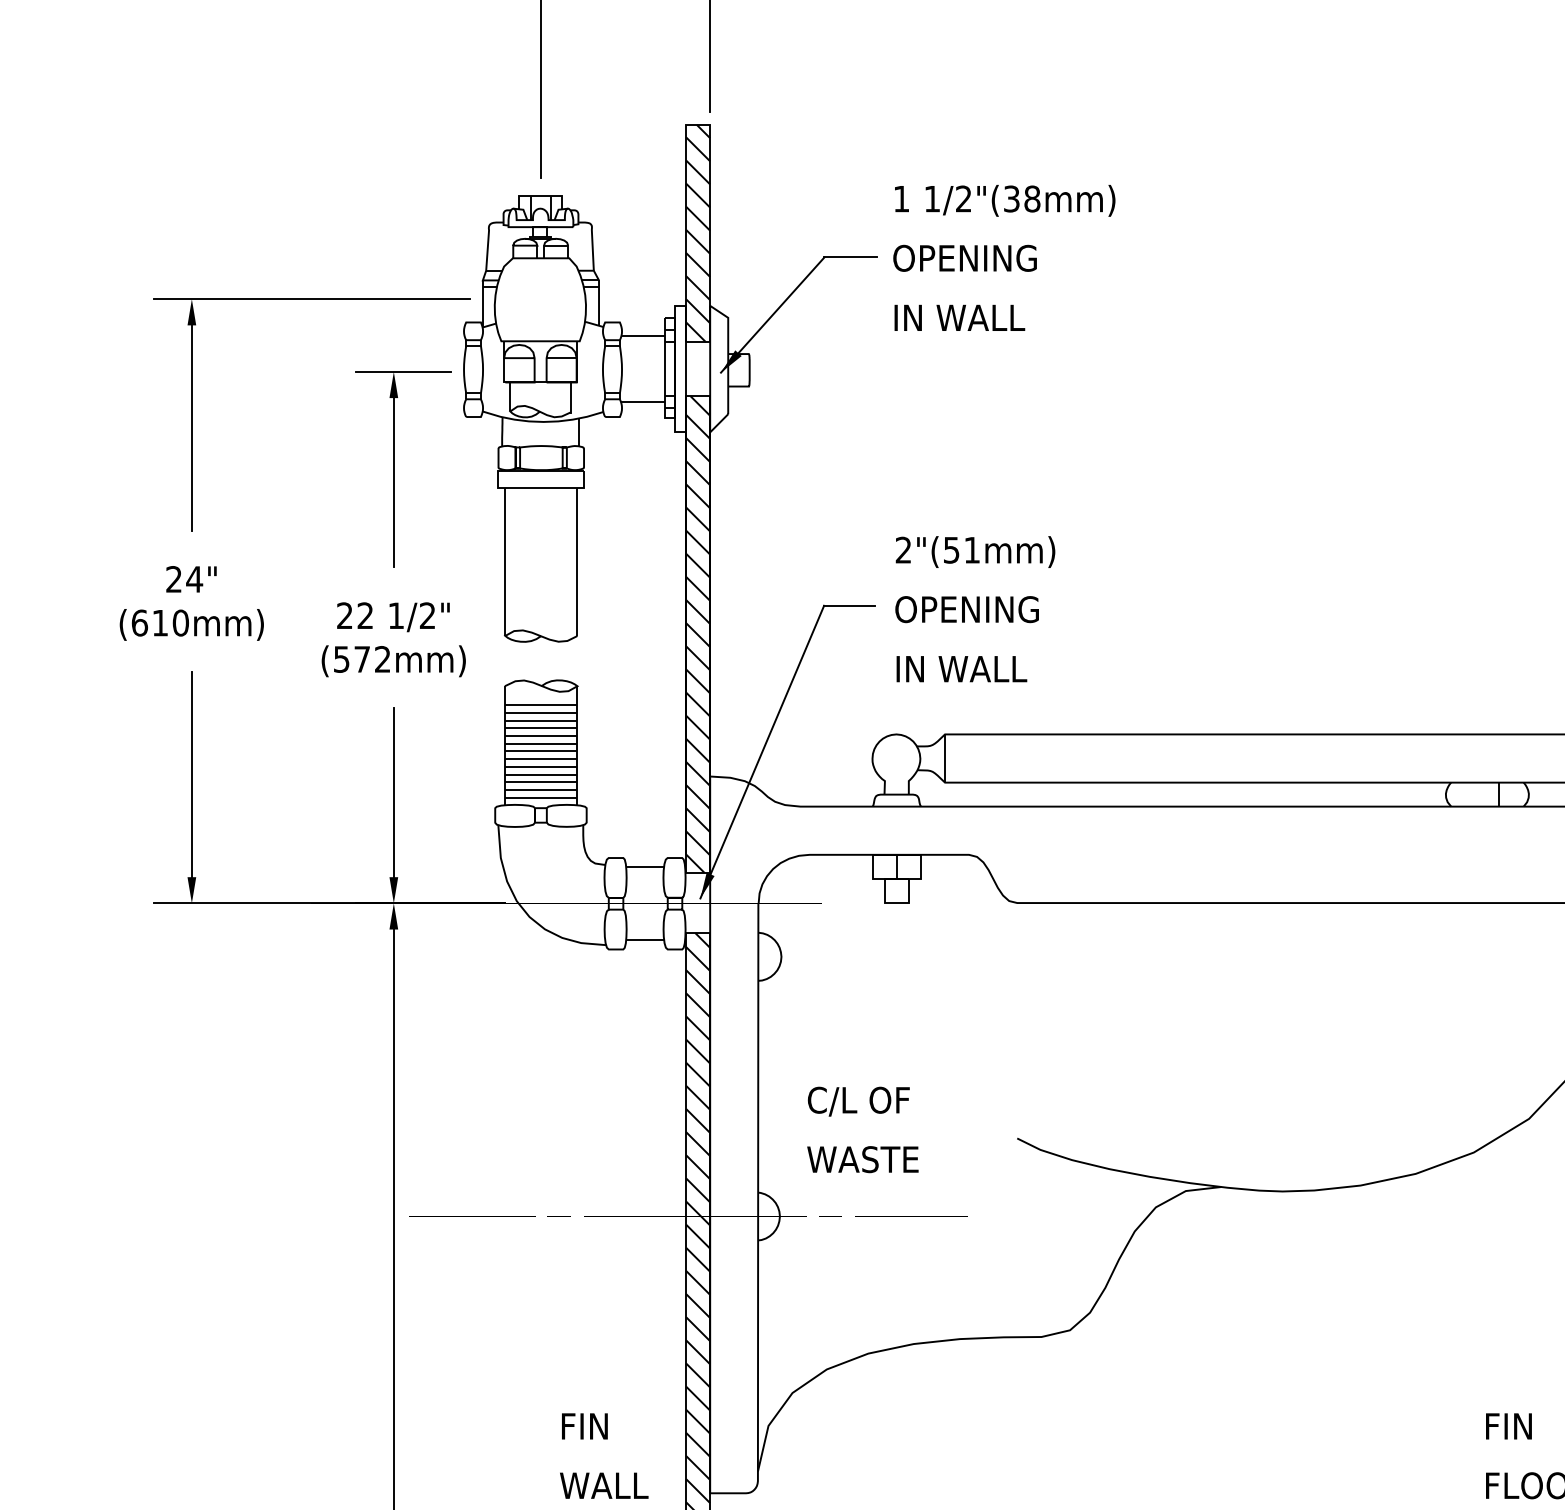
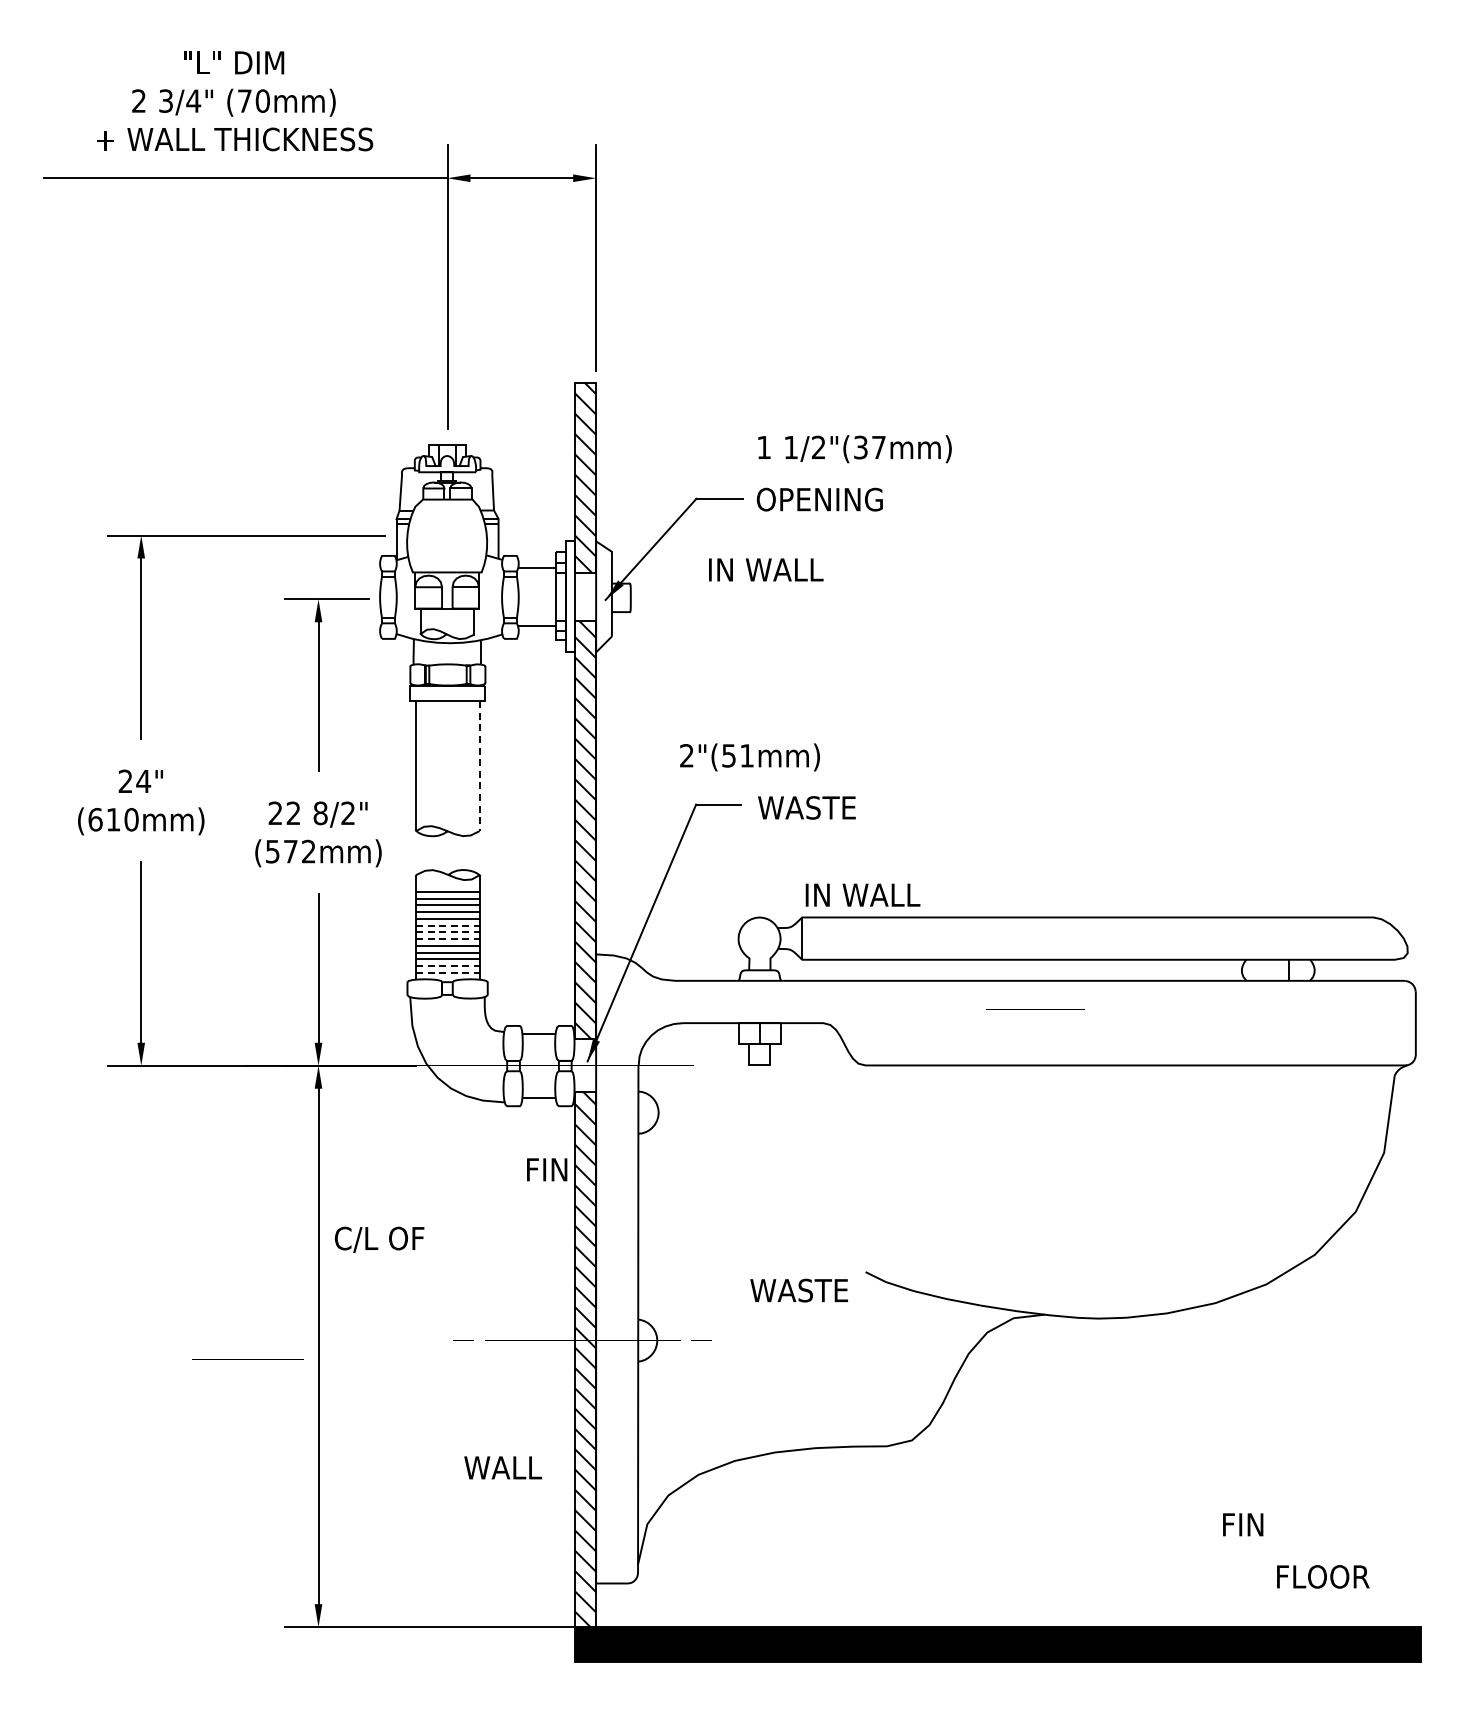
text: (1031, 198) -> (878, 447), 1/2"(38mm) -> 1/2"(37mm)
text: (960, 317) -> (766, 569), moved
text: (974, 552) -> (749, 757), moved
line: (577, 562) -> (479, 766), solid -> dashed
text: (966, 609) -> (821, 807), OPENING -> WASTE
text: (396, 615) -> (320, 813), 1/2" -> 8/2"
text: (961, 668) -> (862, 894), moved
line: (540, 743) -> (447, 925), solid -> dashed
line: (540, 751) -> (447, 932), solid -> dashed
line: (540, 759) -> (447, 939), solid -> dashed
line: (540, 790) -> (447, 966), solid -> dashed
line: (540, 798) -> (447, 973), solid -> dashed
text: (858, 1101) -> (379, 1239), moved
text: (862, 1159) -> (798, 1290), moved
line: (472, 1216) -> (247, 1359), moved
line: (911, 1216) -> (1035, 1009), moved
text: (585, 1426) -> (547, 1169), moved
text: (1509, 1426) -> (1243, 1524), moved
text: (603, 1485) -> (502, 1467), moved

